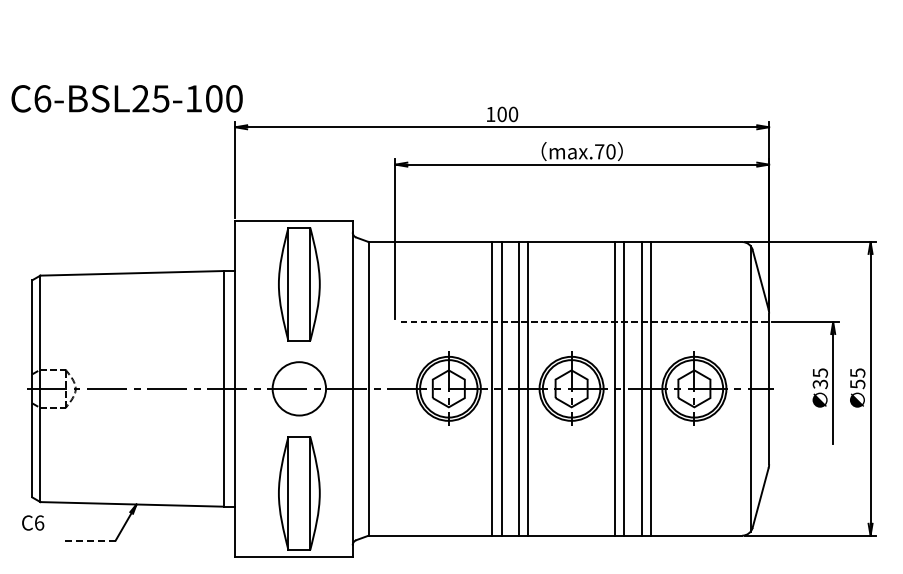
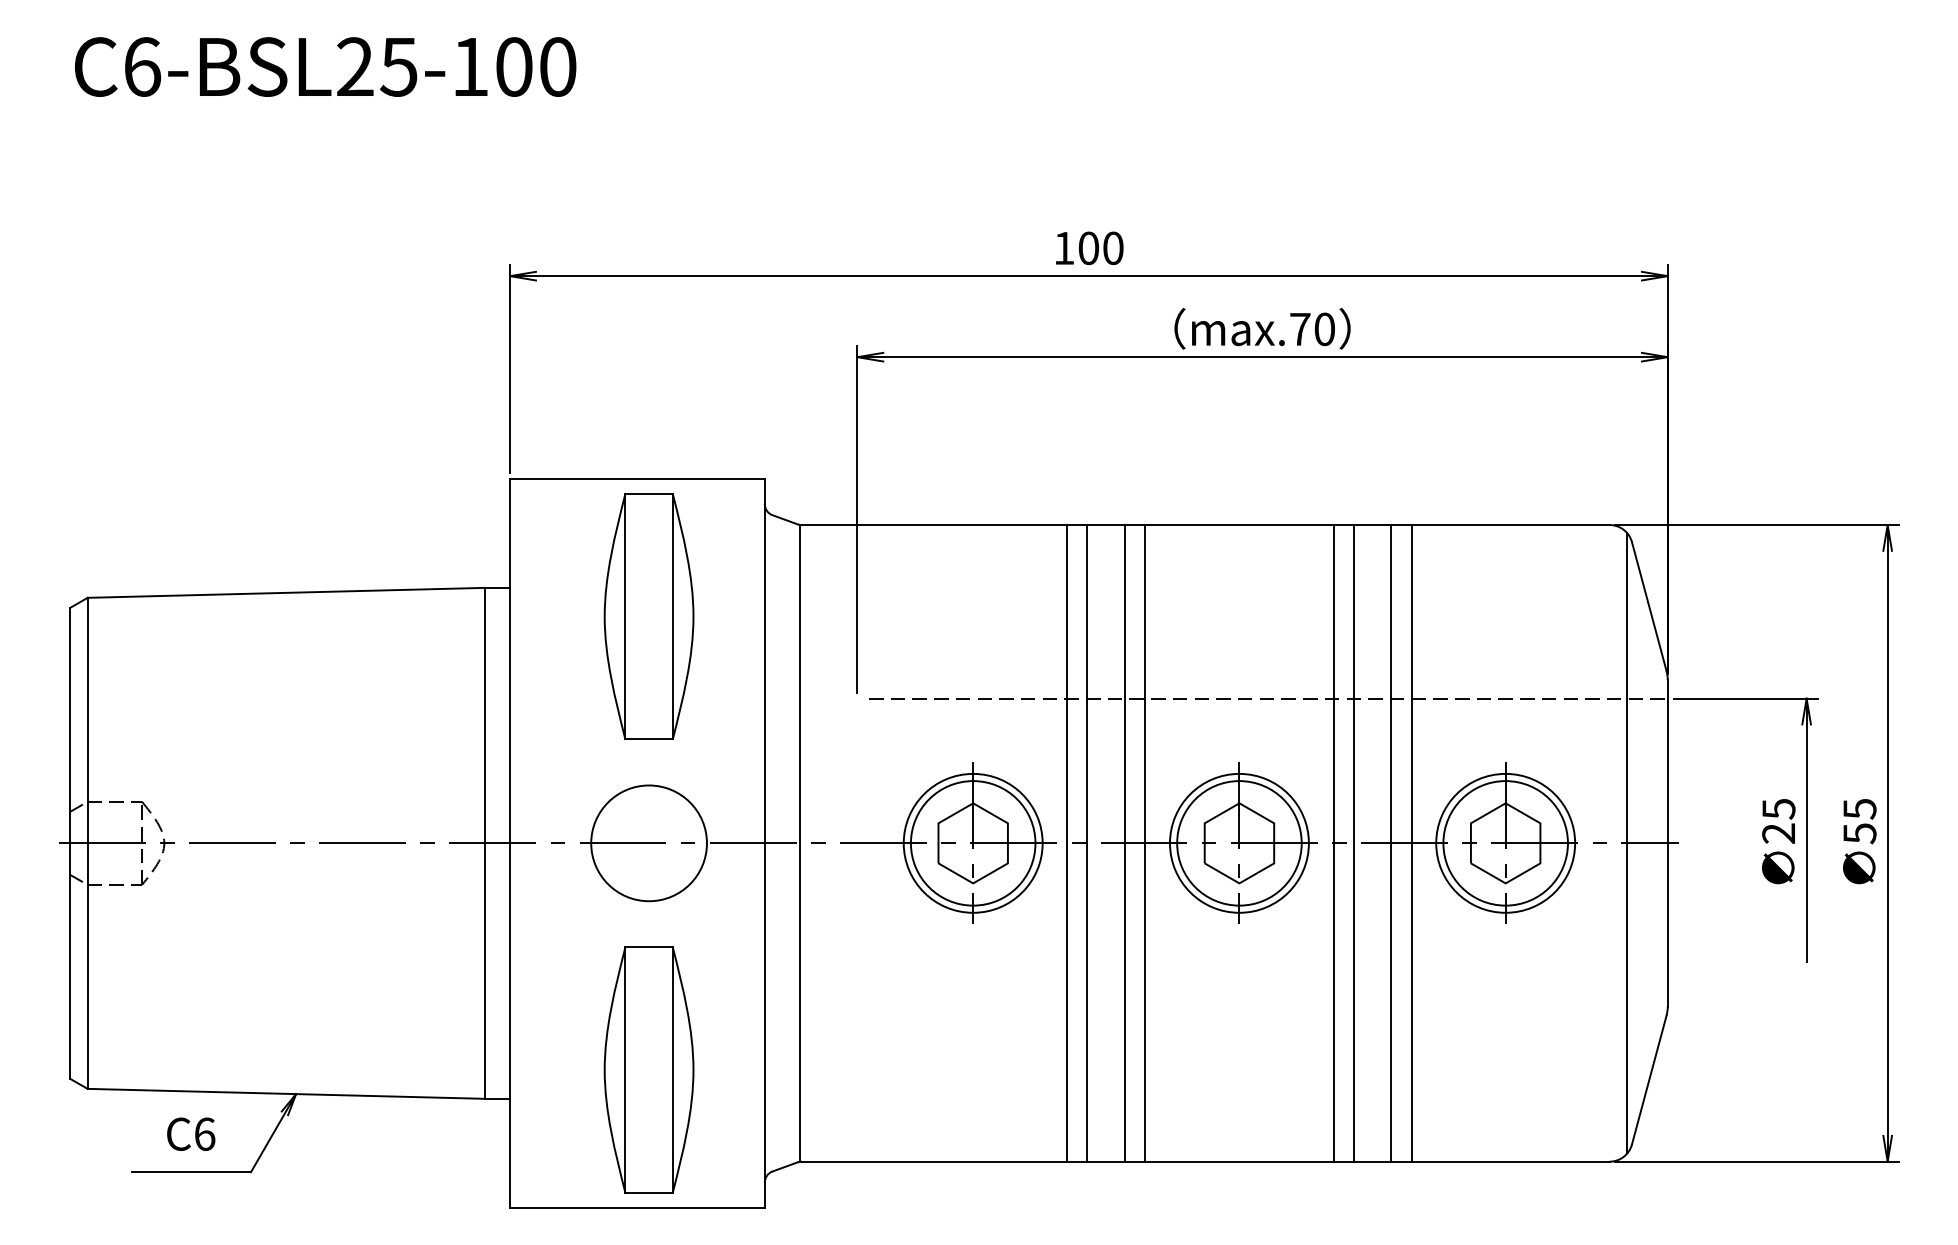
text: (126, 98) -> (324, 66), moved
text: (820, 383) -> (1779, 831), 35 -> 25
text: (33, 522) -> (191, 1133), moved
line: (87, 540) -> (189, 1172), dashed -> solid

